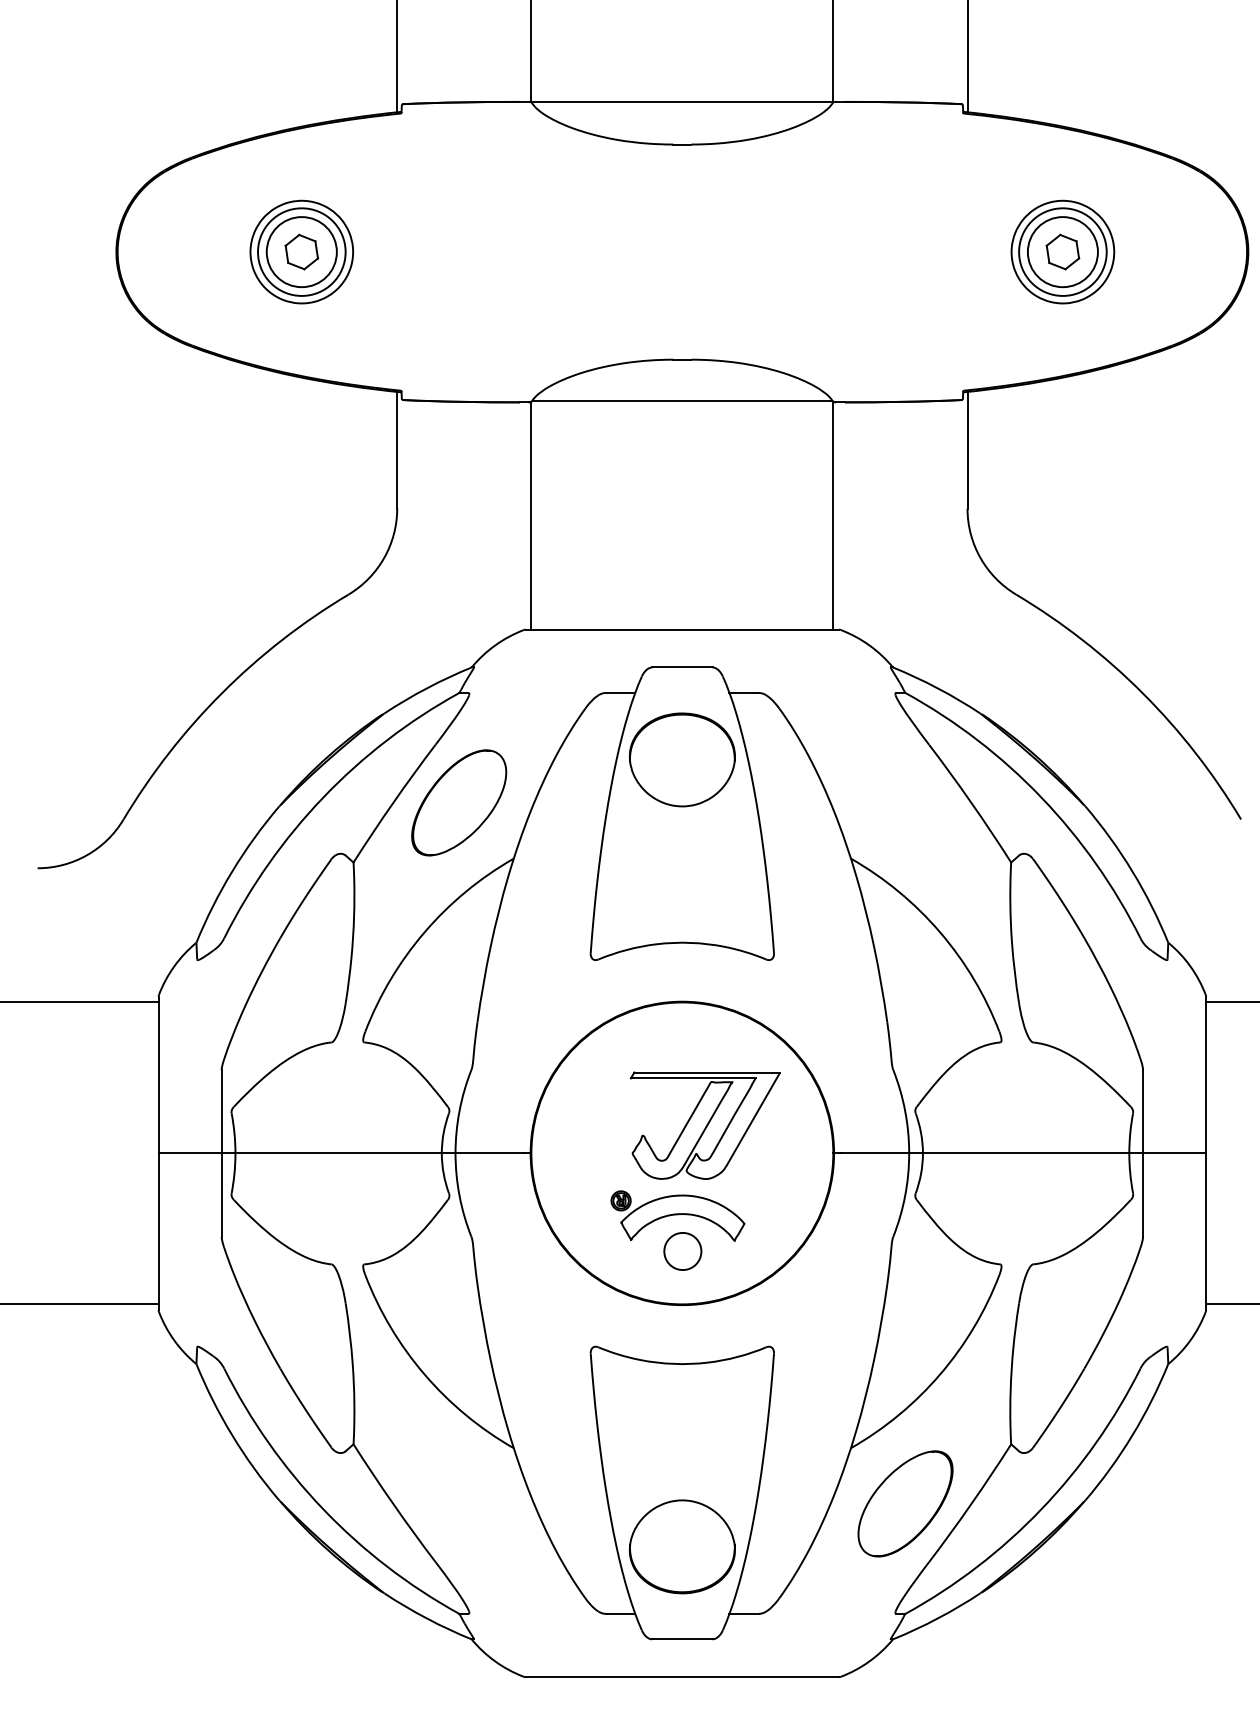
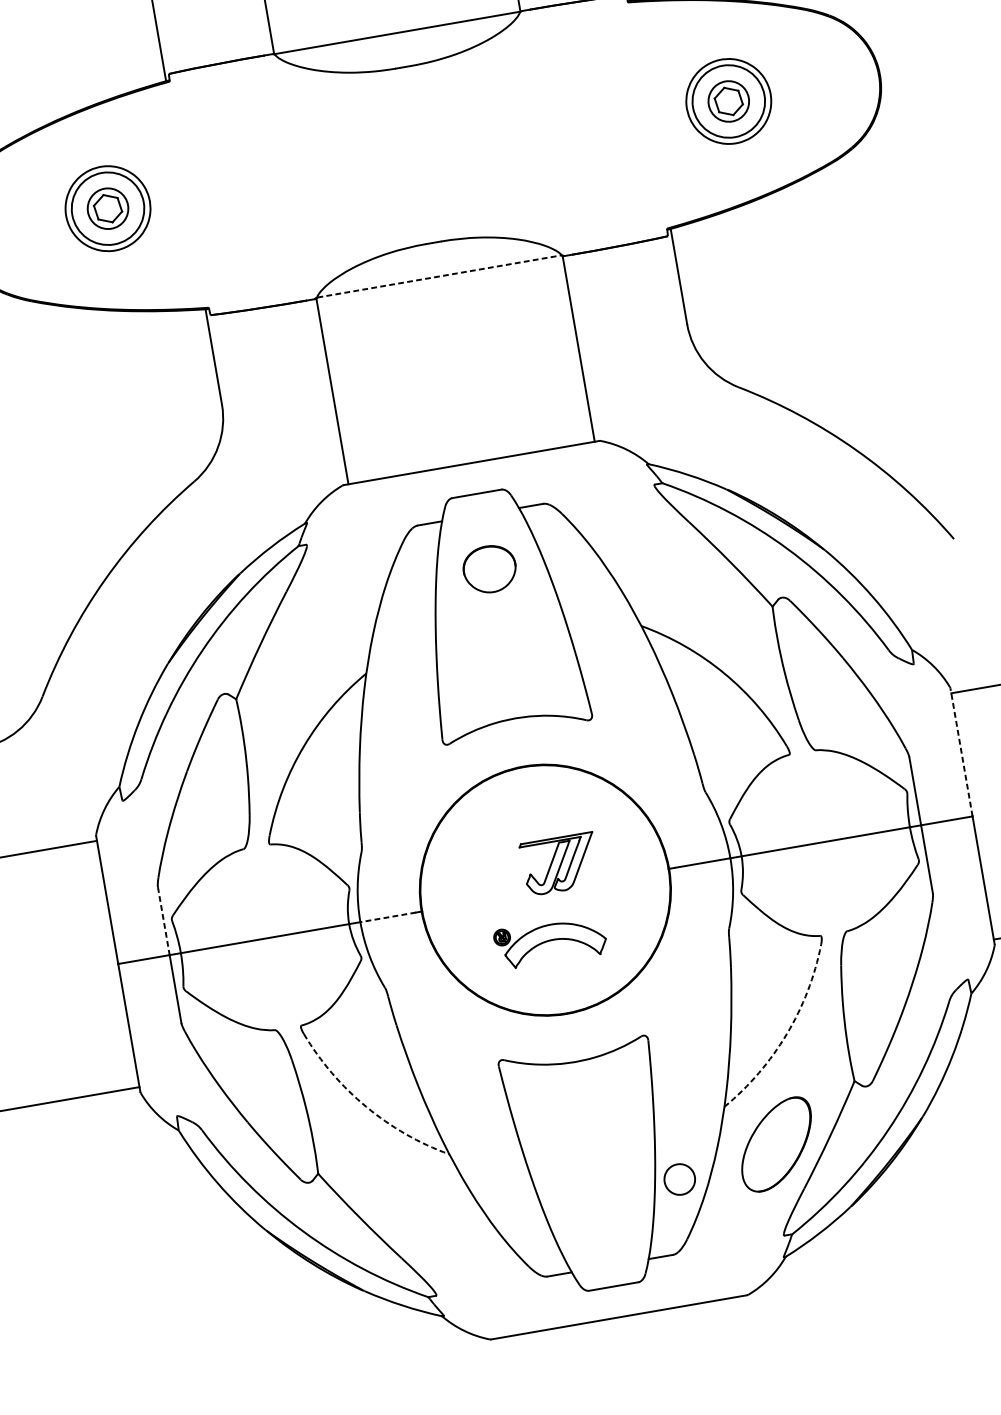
circle: (301, 252) -> (107, 209), size x0.7
circle: (1062, 252) -> (728, 101), size x0.7
line: (682, 400) -> (439, 276), solid -> dashed
part: (681, 759) -> (489, 569), size x0.6
part: (459, 802) -> (314, 635), removed
line: (1206, 1074) -> (961, 752), solid -> dashed
line: (221, 1111) -> (163, 920), solid -> dashed
part: (704, 1125) -> (559, 864), size x0.6
line: (489, 1153) -> (388, 917), solid -> dashed
part: (682, 1251) -> (679, 1179), moved
arc: (424, 1374) -> (366, 1106), solid -> dashed
arc: (940, 1374) -> (787, 1034), solid -> dashed
part: (681, 1546) -> (600, 1210), removed

